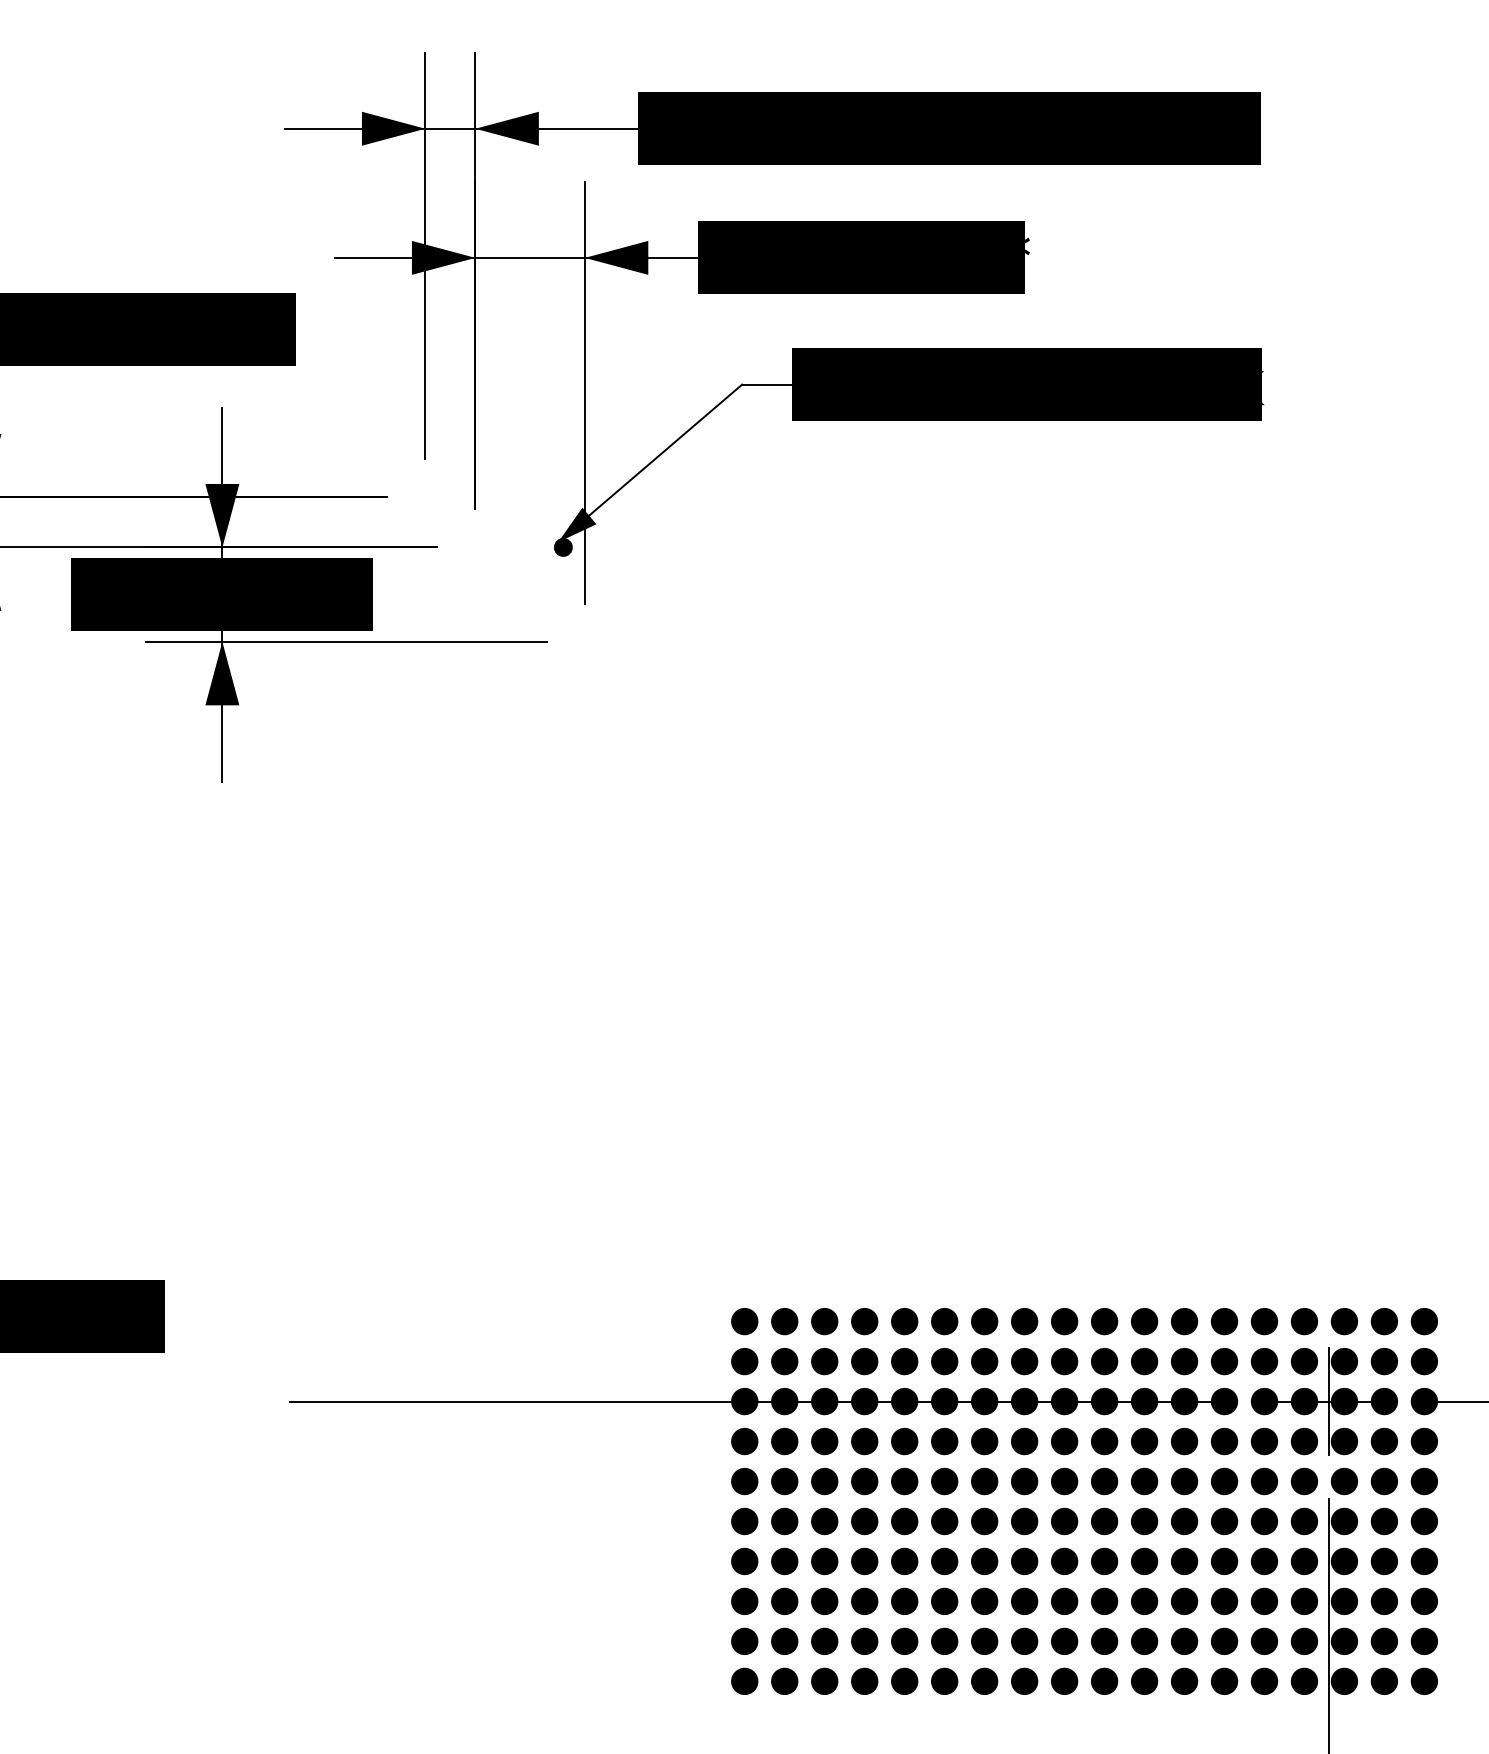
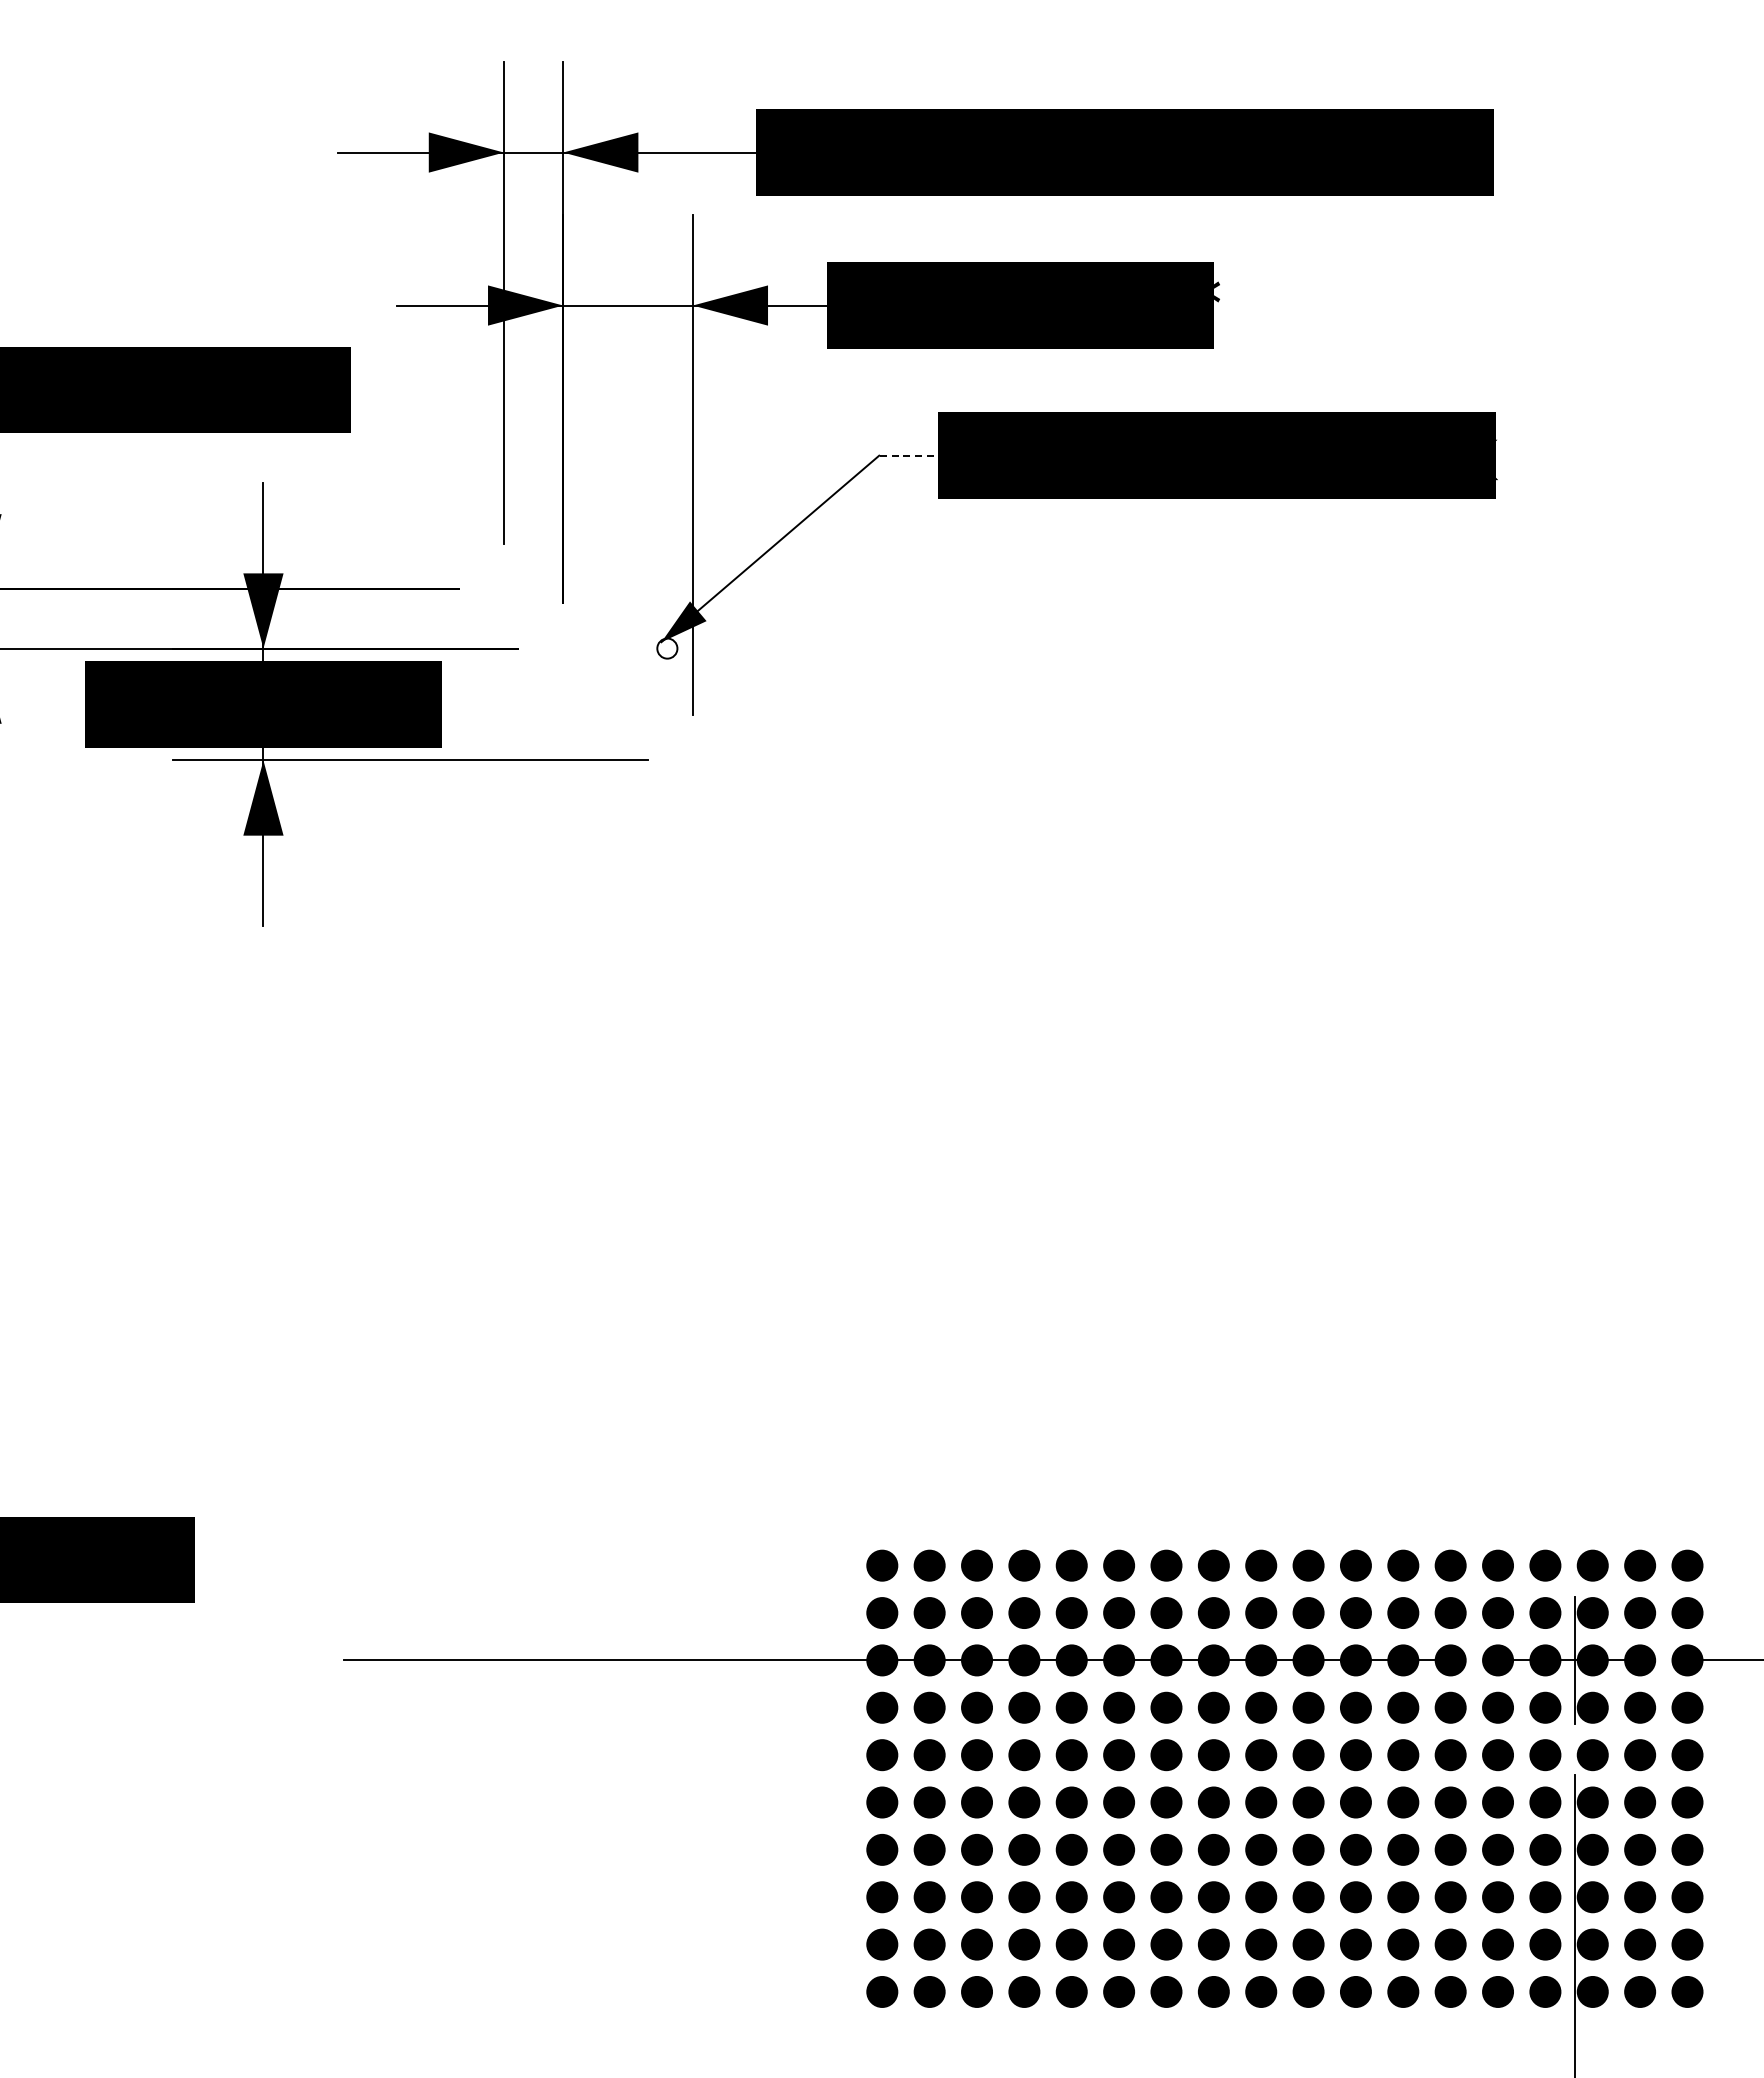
line: (769, 384) -> (911, 455), solid -> dashed
fill: (563, 547) -> (667, 648), removed

